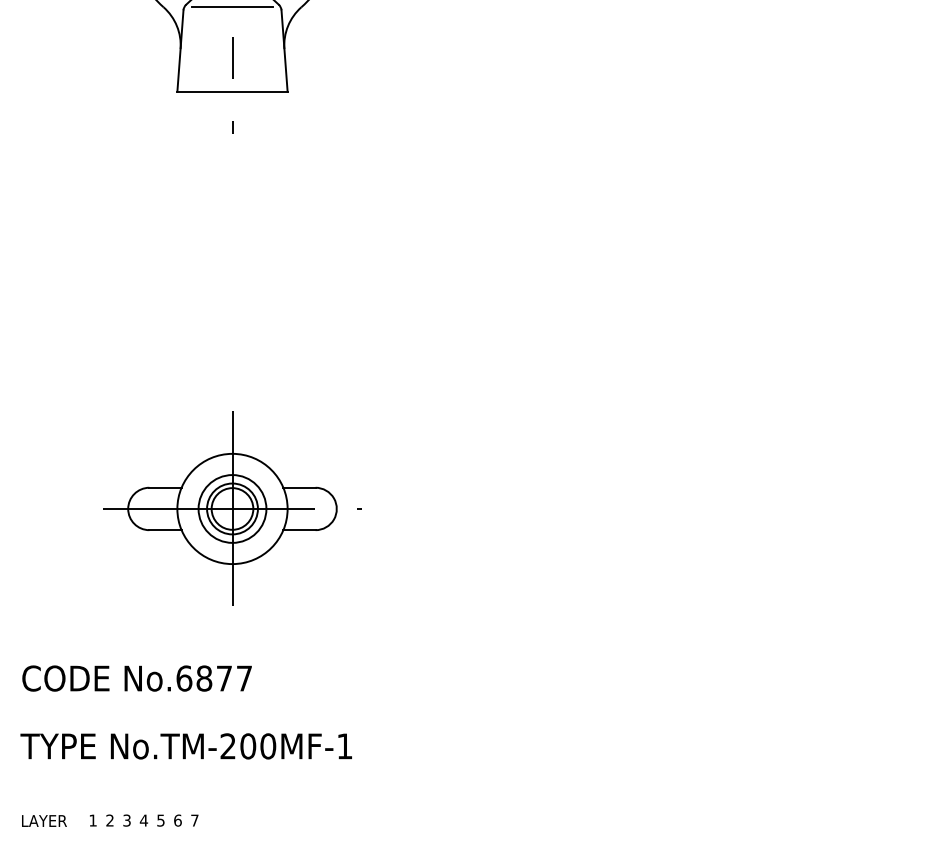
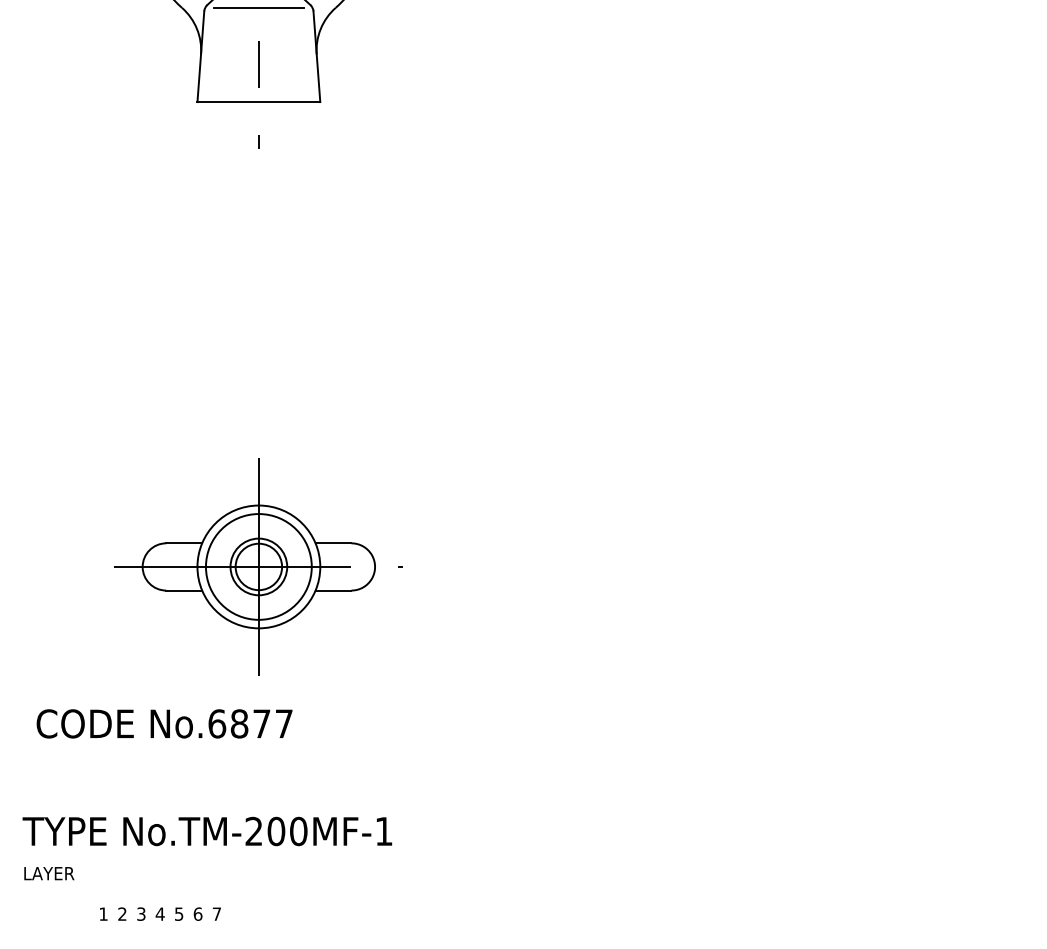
circle: (232, 508) -> (258, 566), size x1.4
text: (137, 678) -> (164, 723), moved
text: (44, 820) -> (49, 873), moved

